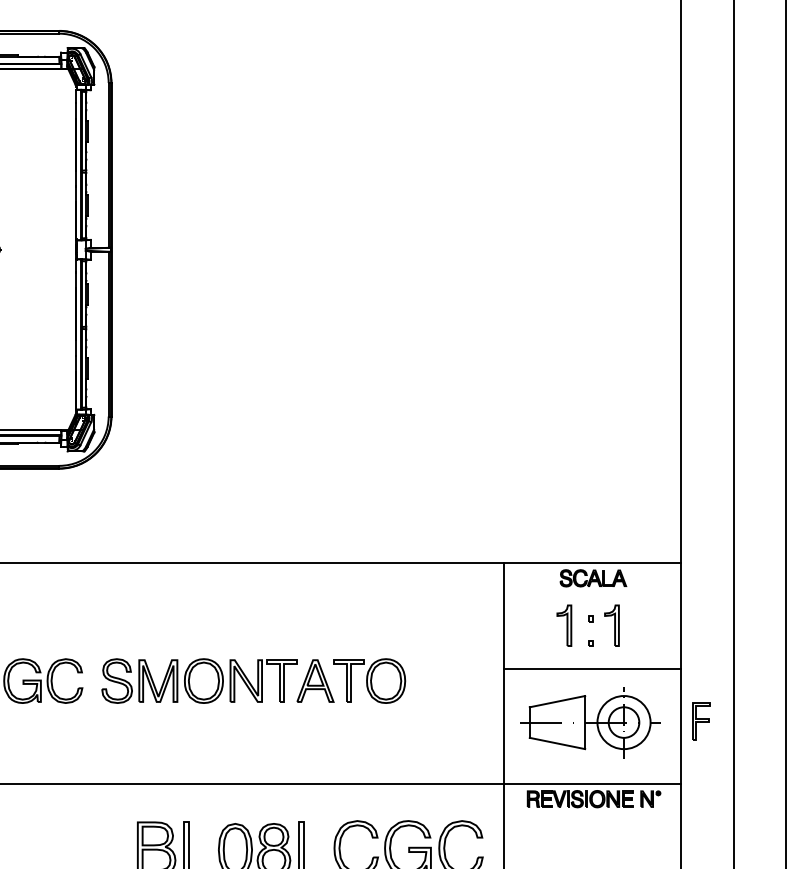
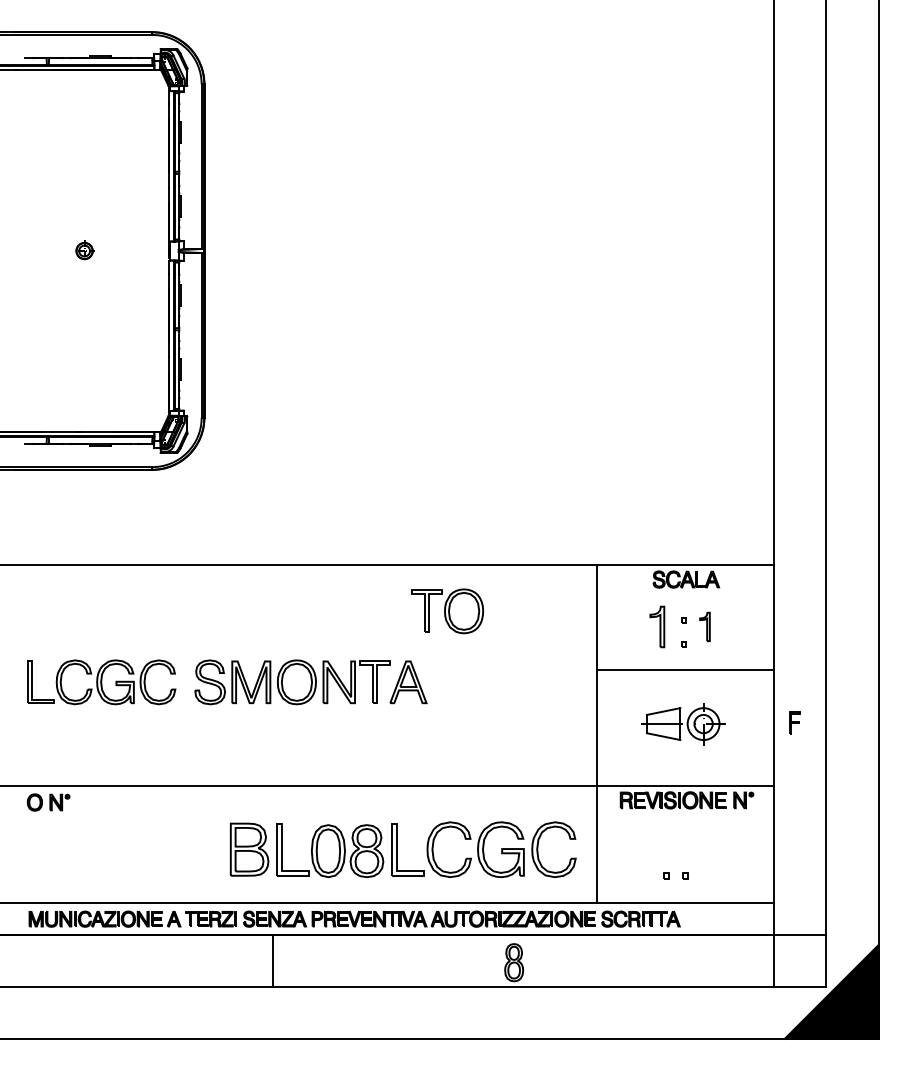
part: (611, 625) -> (704, 626), size x0.7
part: (369, 681) -> (447, 611), moved
part: (701, 721) -> (794, 722), size x0.6
part: (590, 723) -> (683, 724), size x0.6

